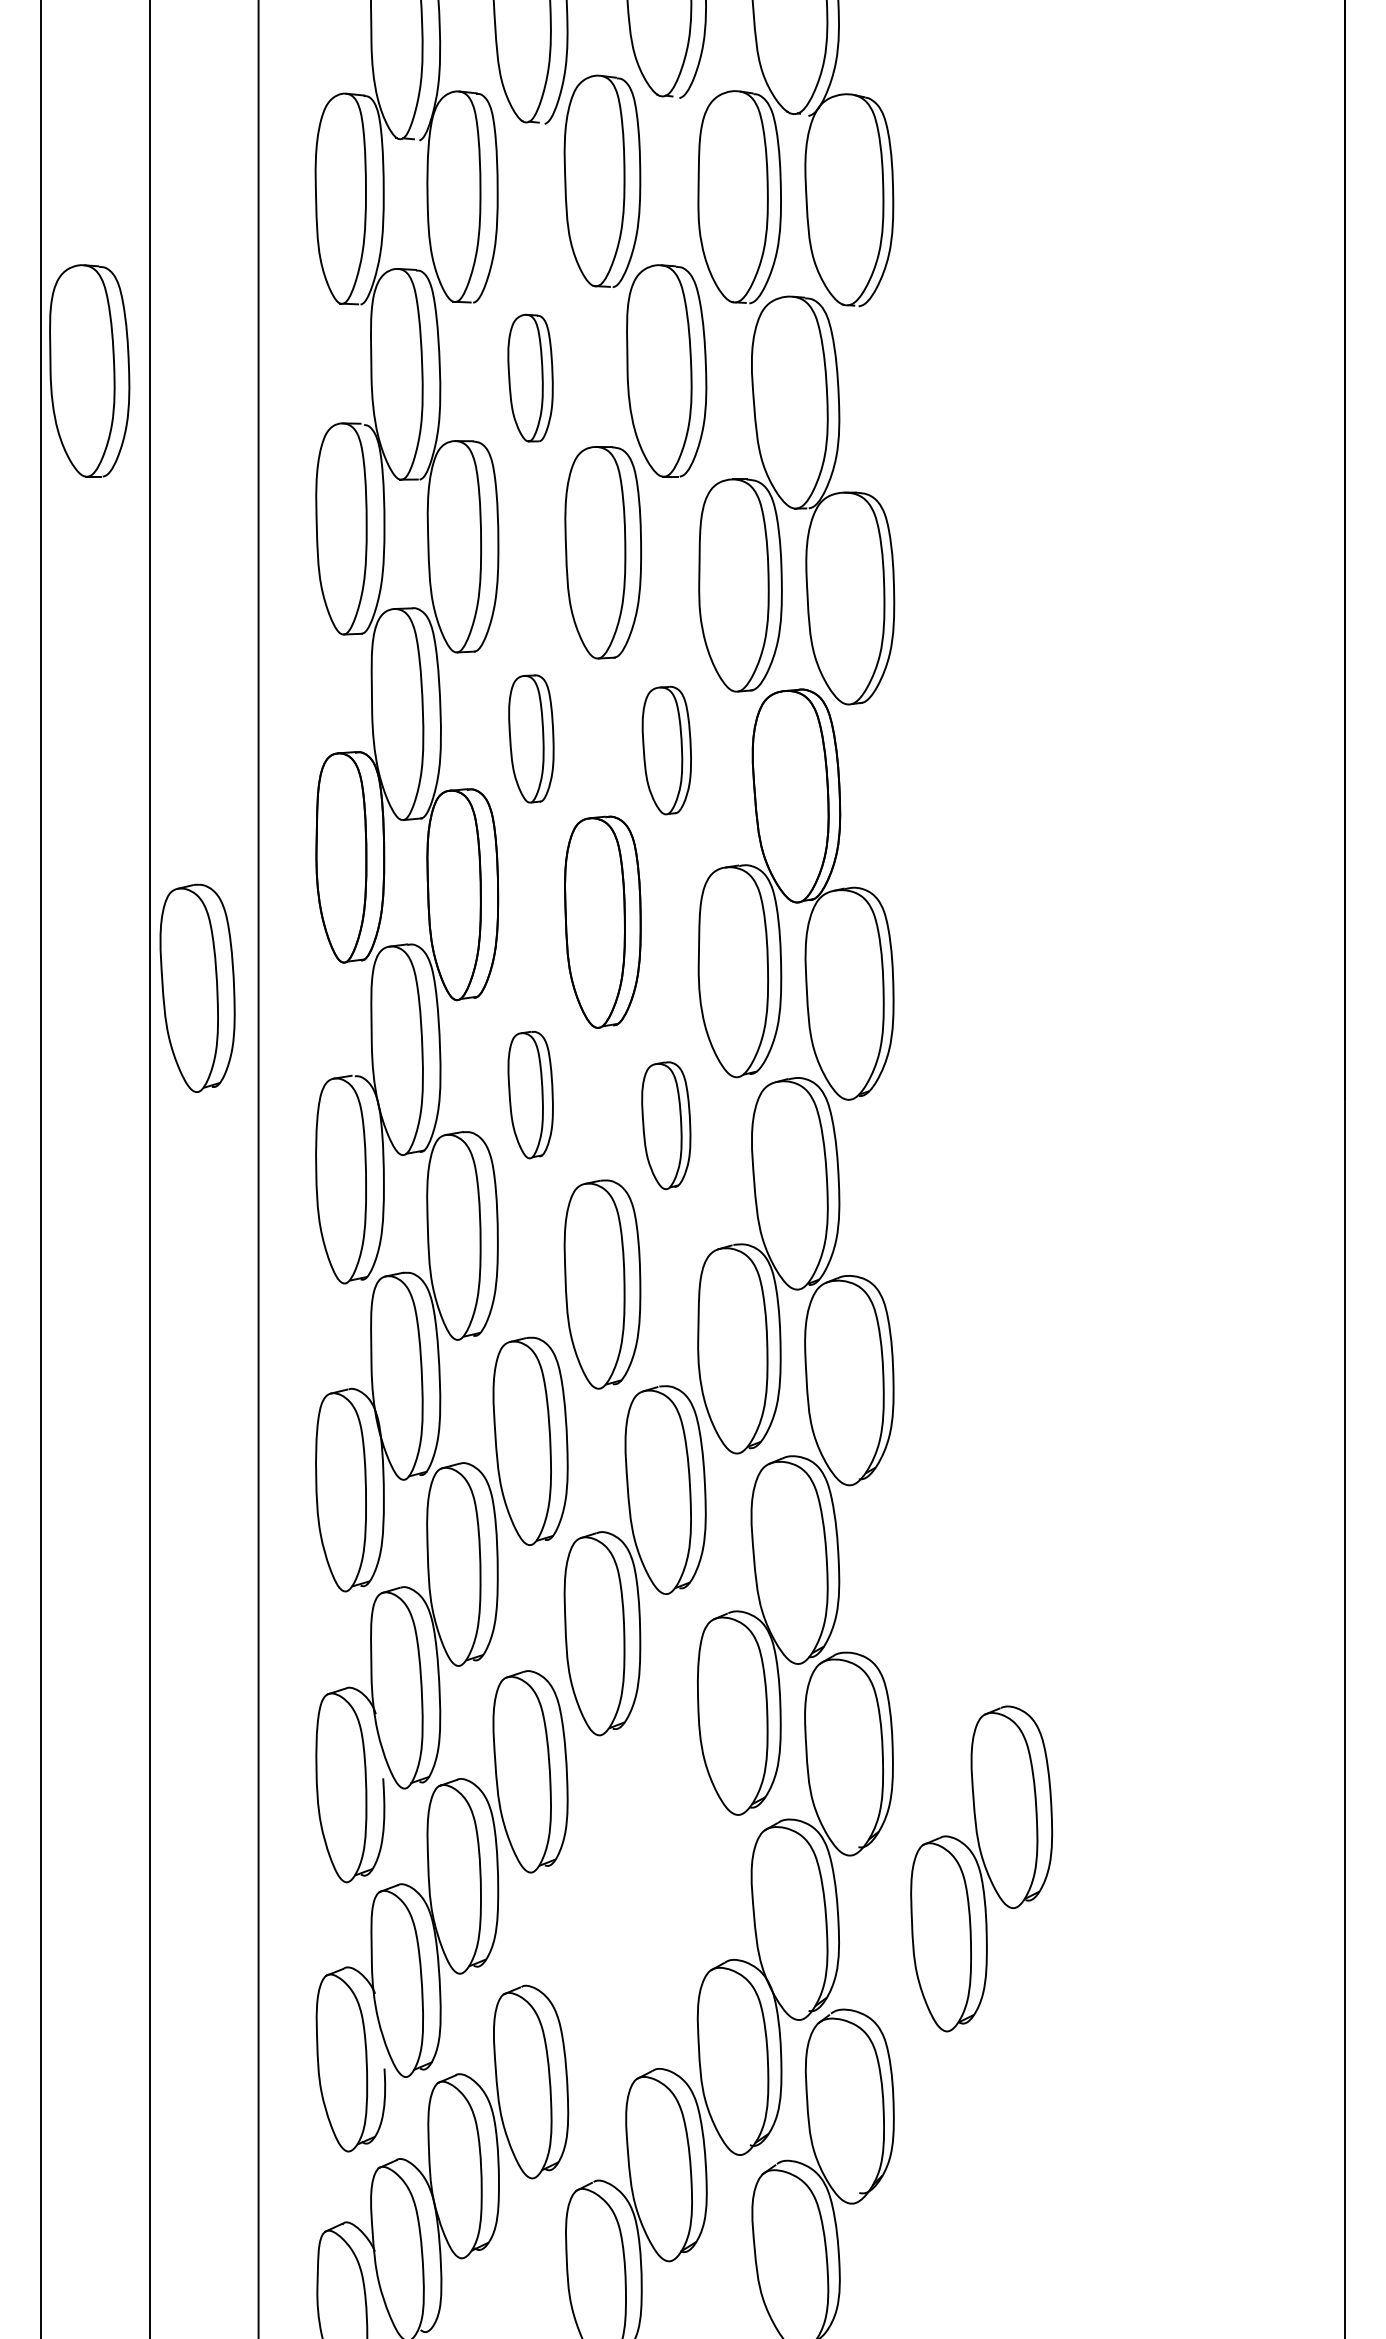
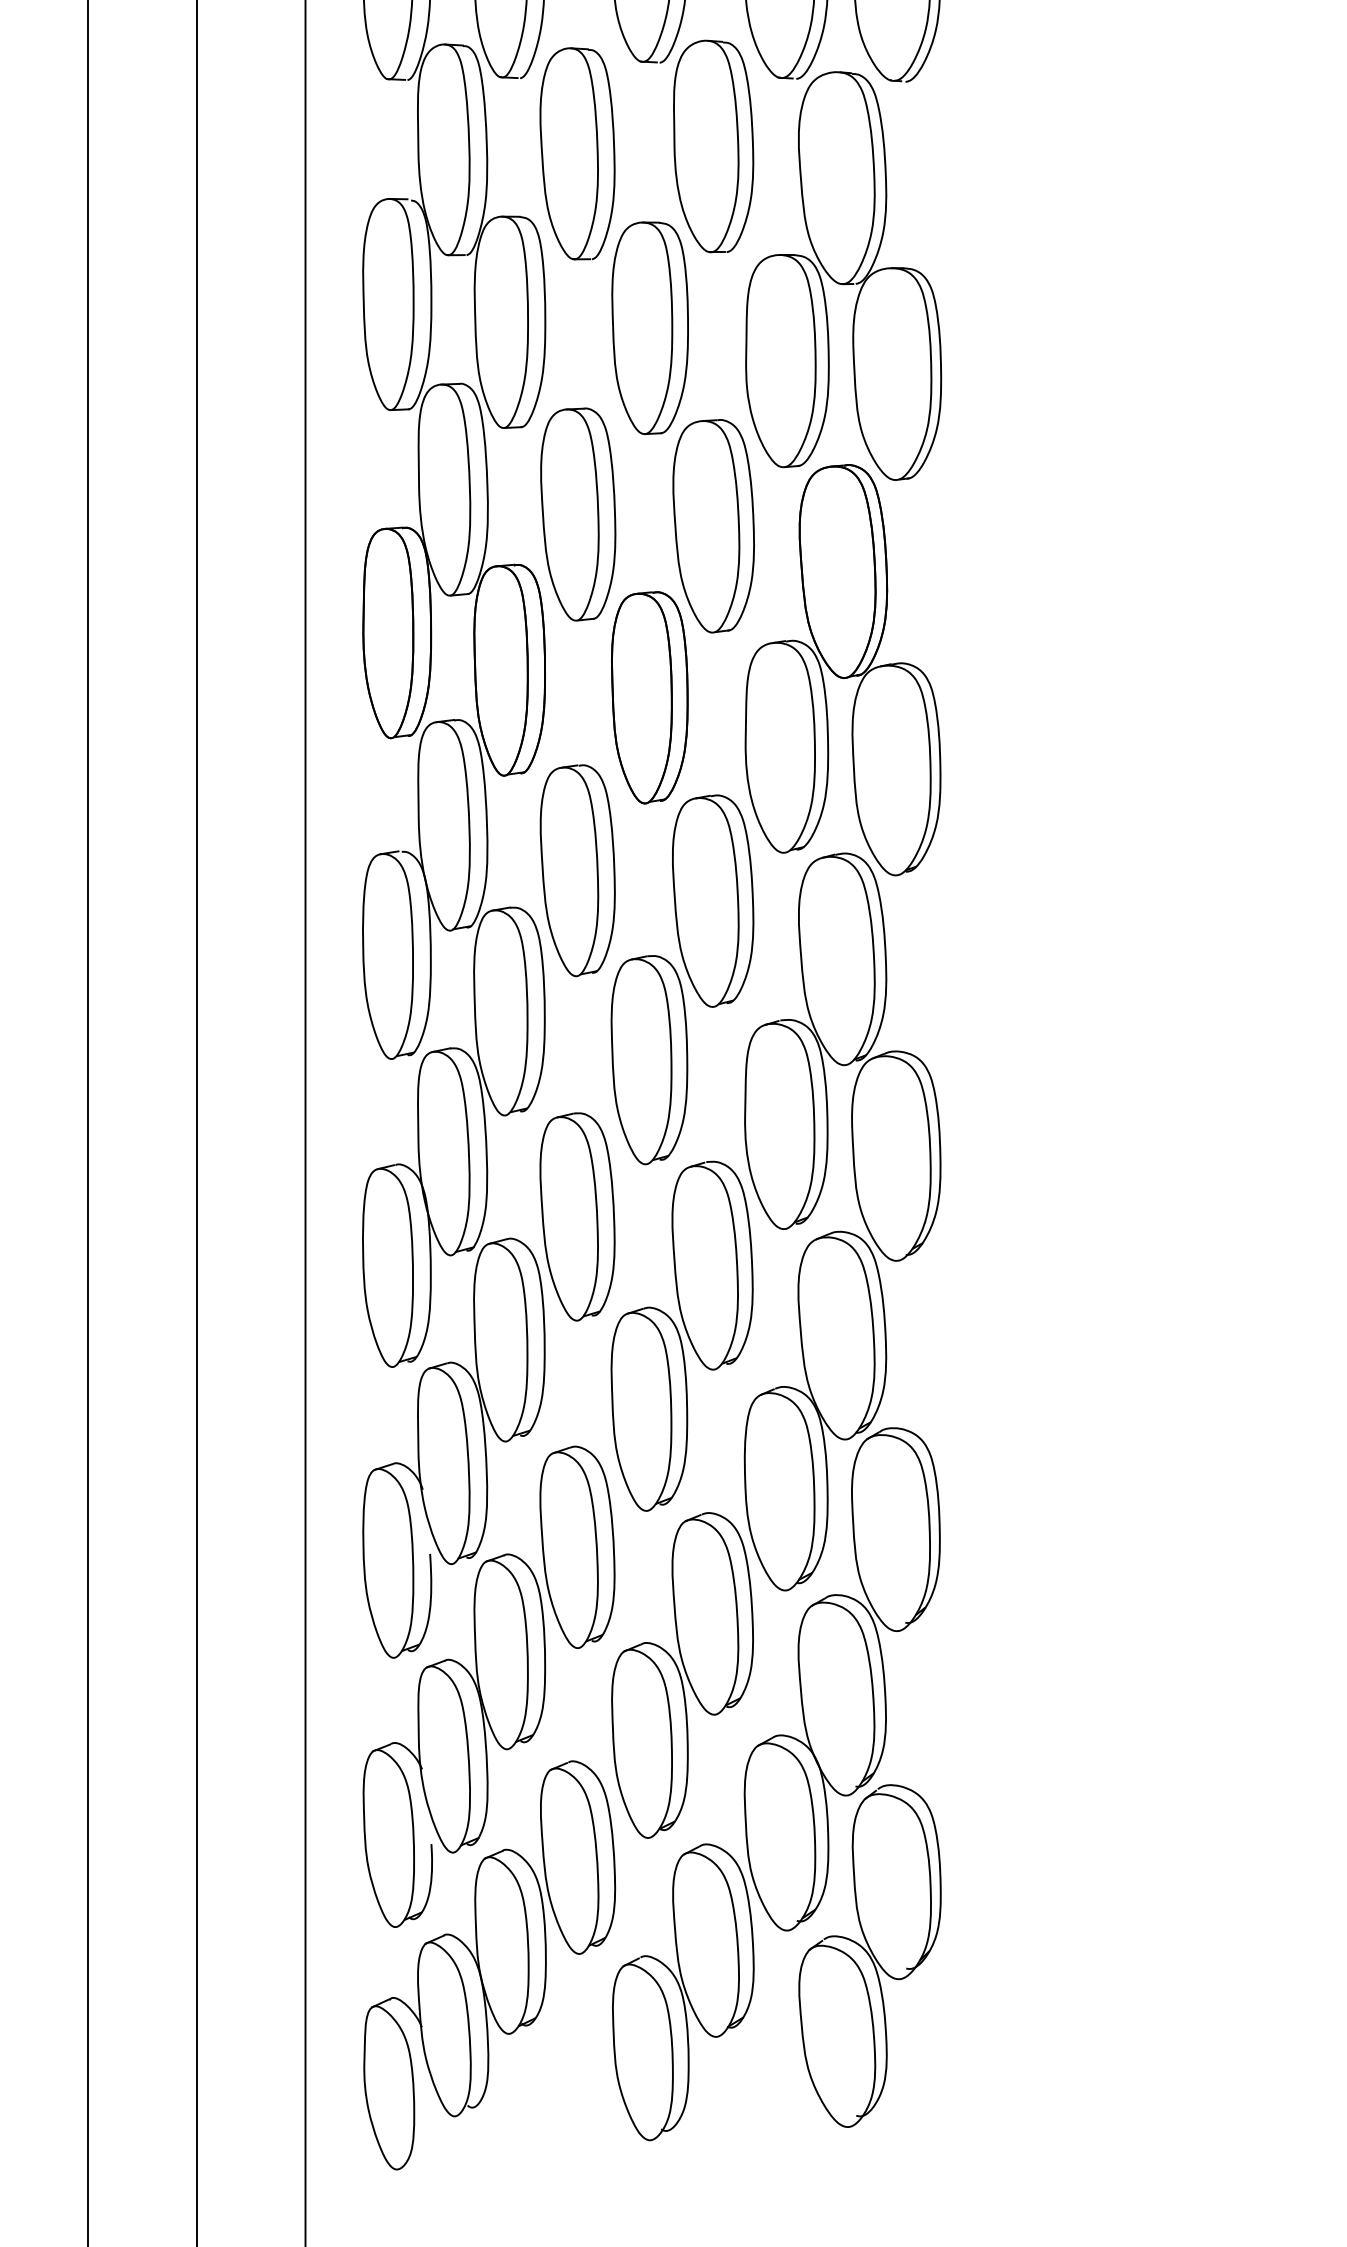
part: (89, 370) -> (136, 146), removed
part: (530, 377) -> (577, 153), size x1.67
part: (531, 738) -> (578, 514), size x1.67
part: (666, 750) -> (713, 526), size x1.67
part: (197, 987) -> (244, 763), removed
part: (530, 1094) -> (577, 870), size x1.67
part: (666, 1125) -> (713, 901), size x1.67
part: (981, 1868) -> (682, 1675), moved

